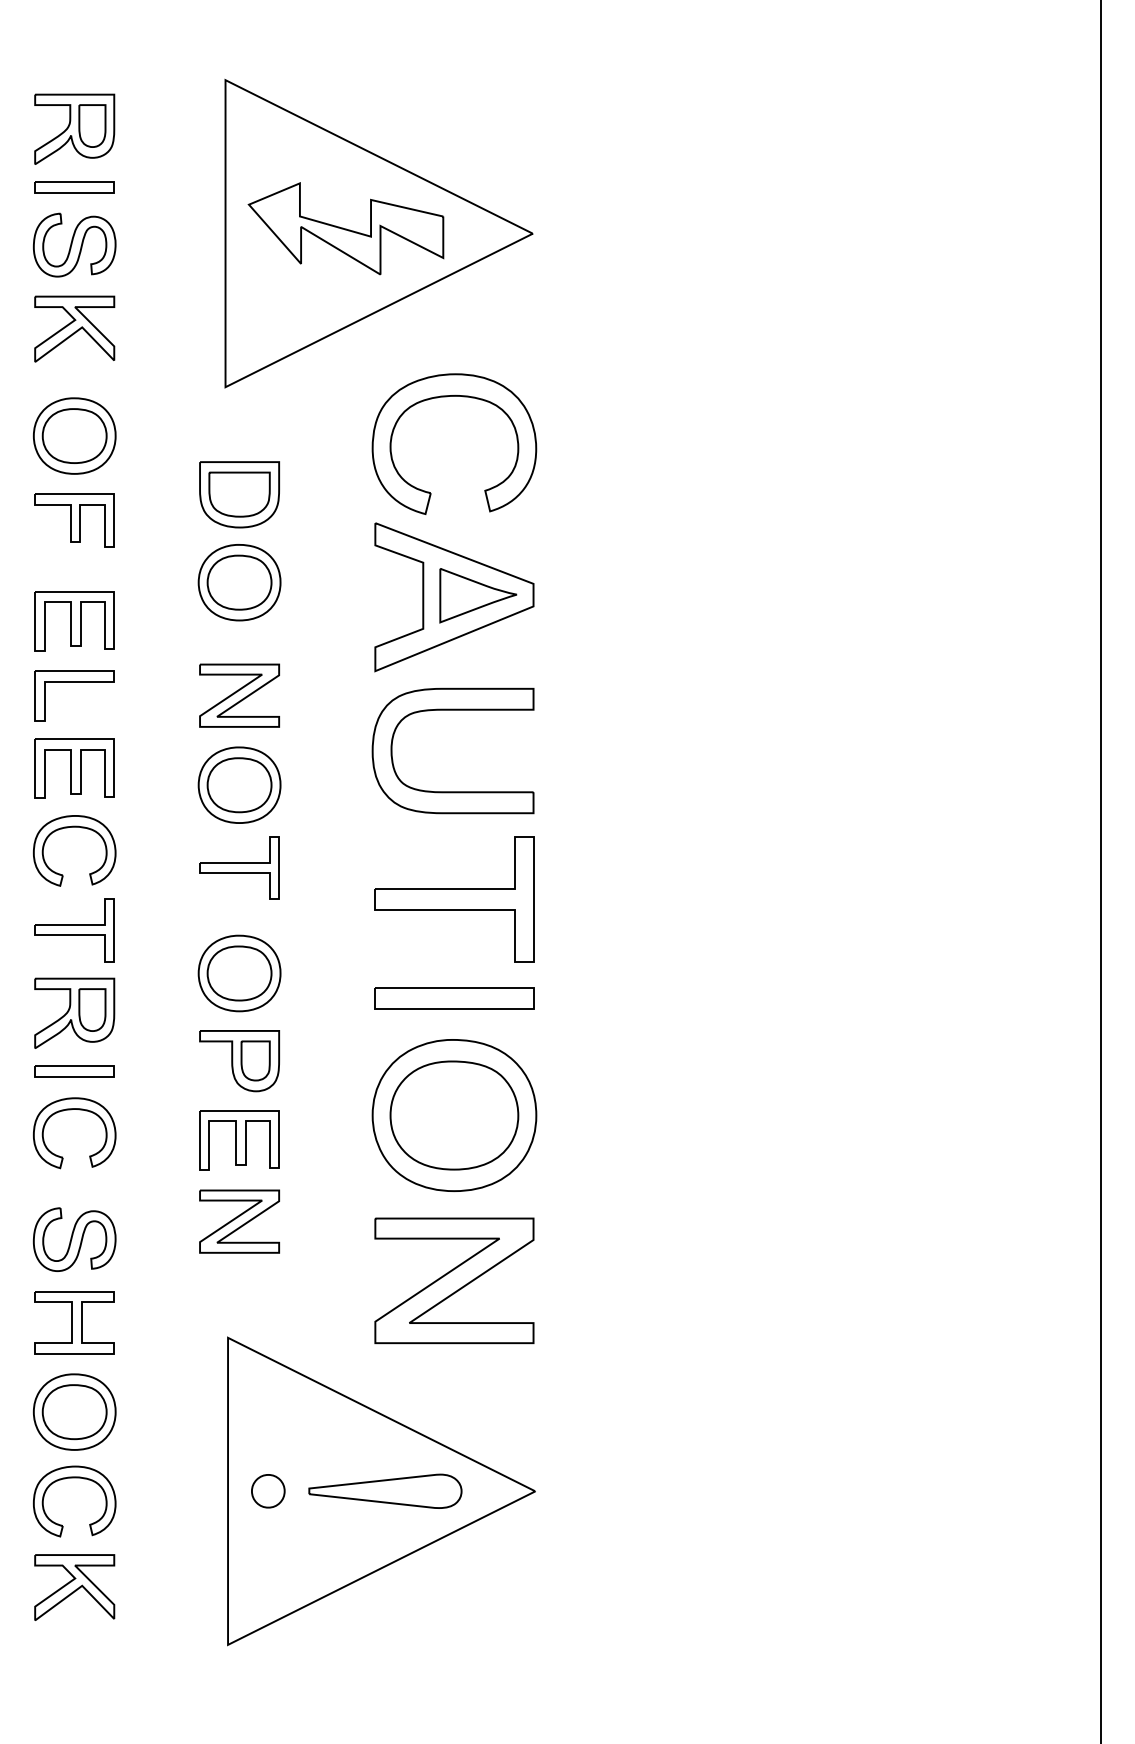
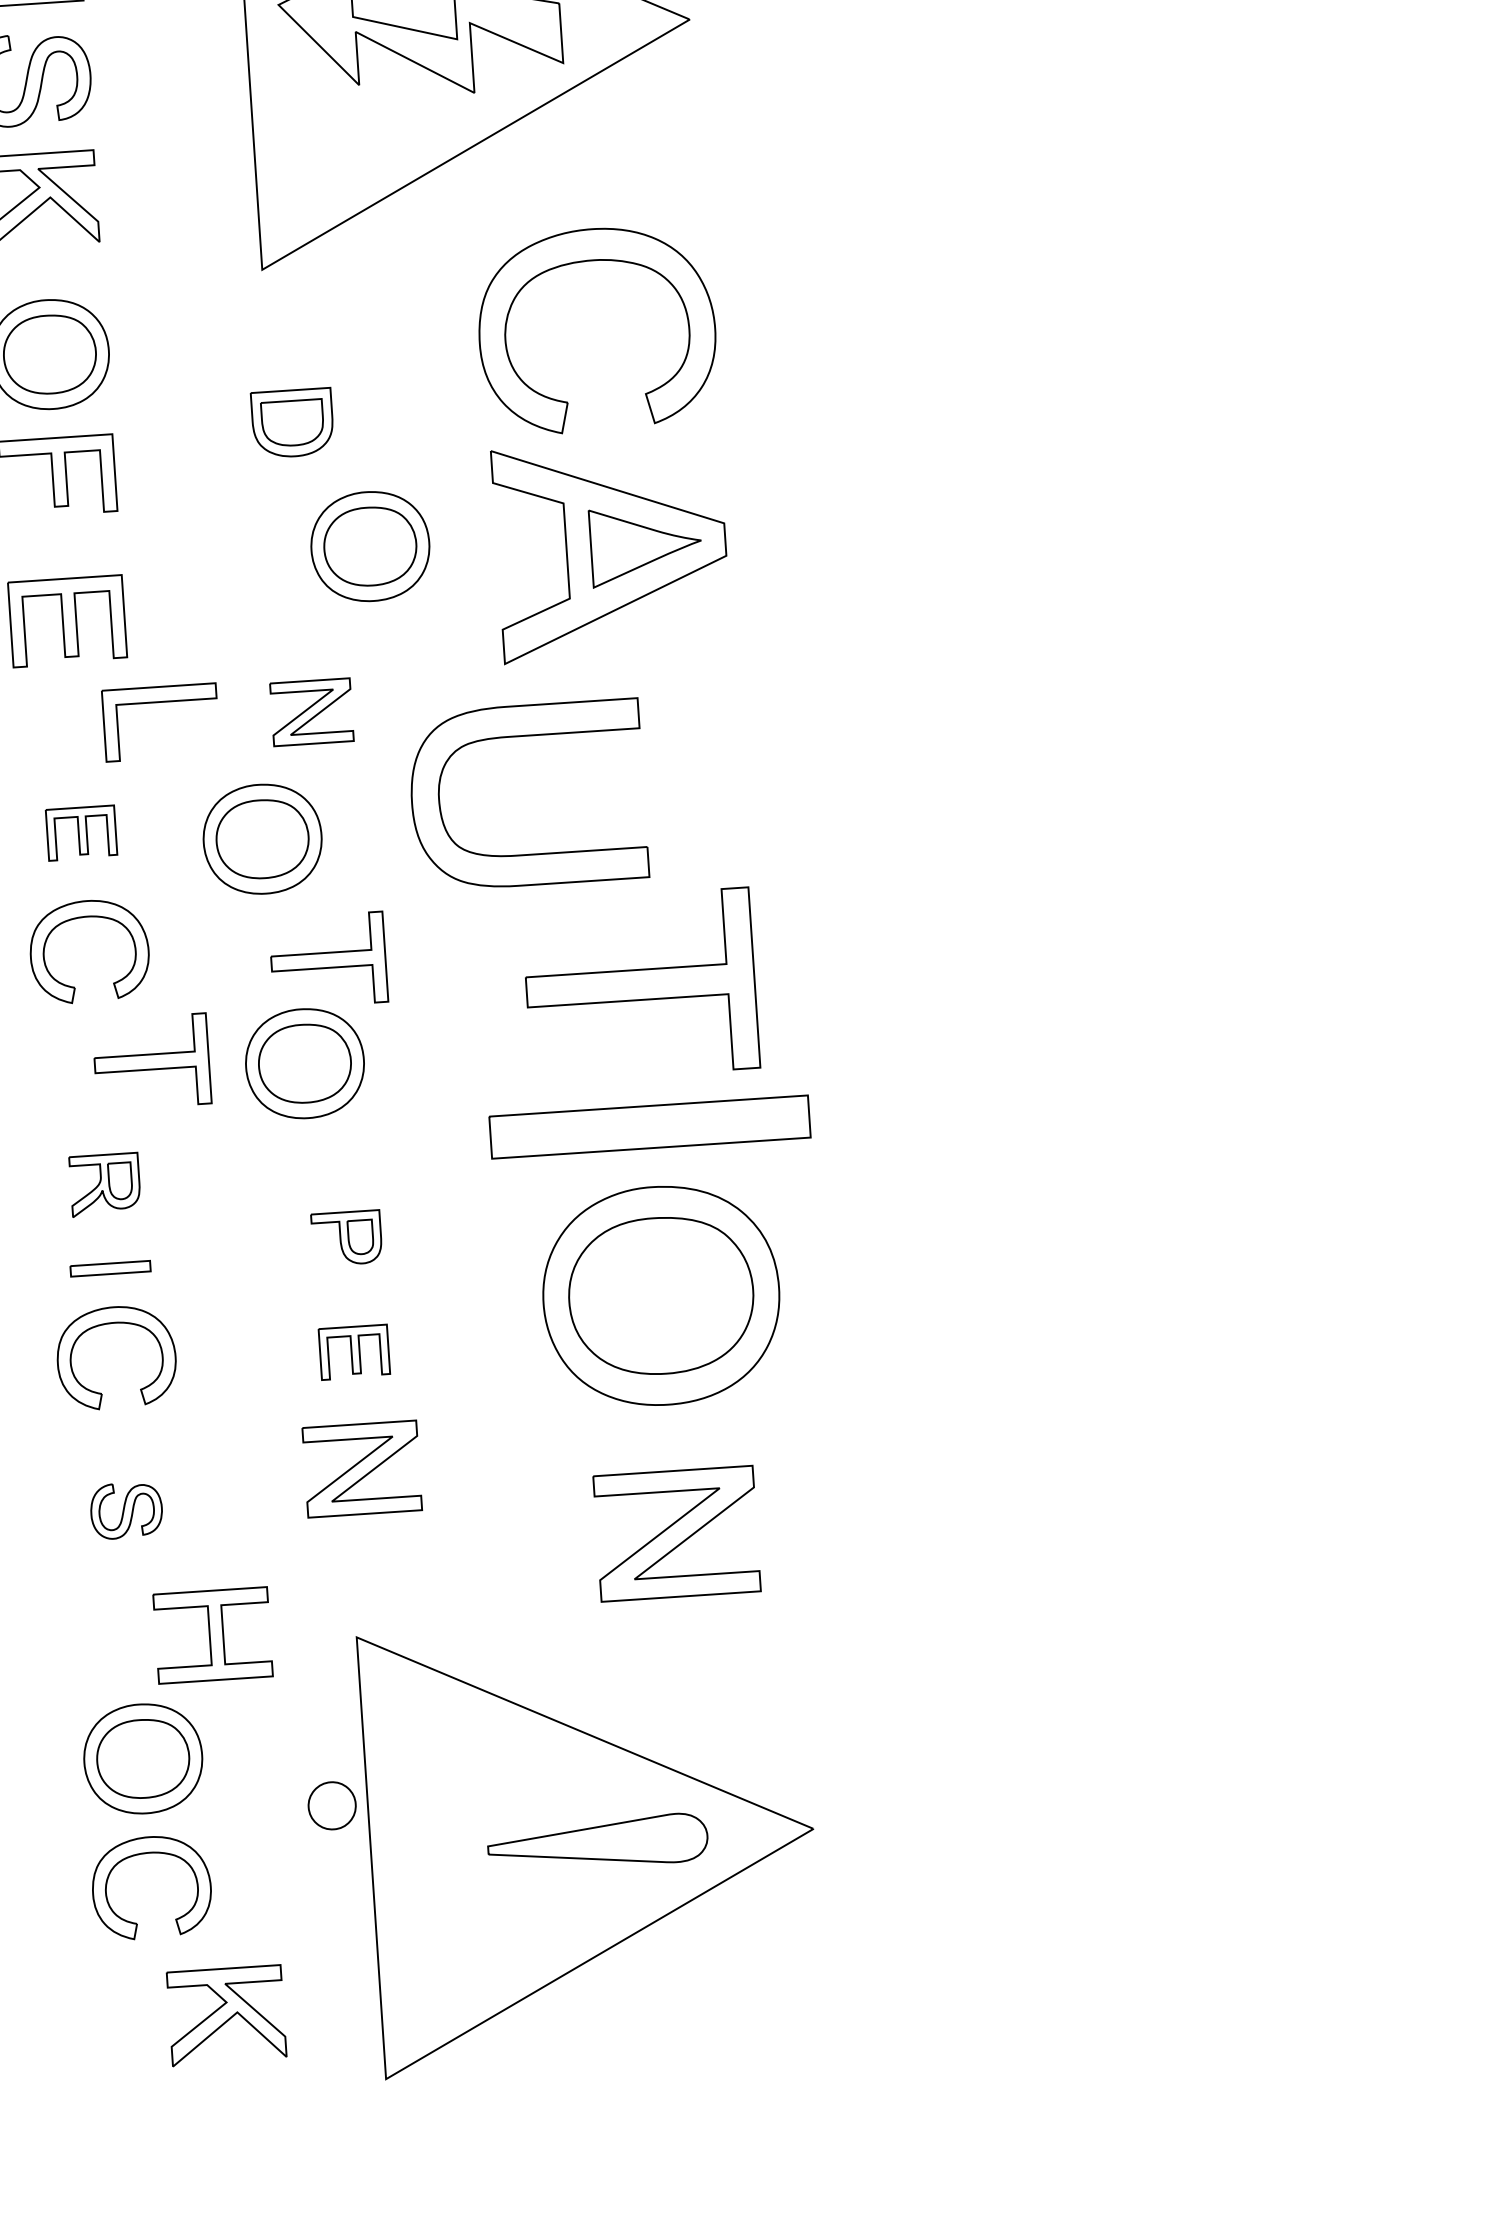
part: (239, 494) -> (292, 422), size x0.7
part: (239, 582) -> (370, 546), moved
part: (74, 682) -> (159, 703), moved
part: (239, 695) -> (311, 712), size x0.7
part: (452, 710) -> (523, 737), moved
part: (74, 768) -> (81, 832), size x0.6
part: (239, 784) -> (262, 838), moved
part: (74, 930) -> (151, 1062), moved
part: (239, 973) -> (304, 1063), moved
part: (454, 998) -> (650, 1127), size x1.4
part: (74, 1012) -> (104, 1183), size x0.6
part: (239, 1061) -> (346, 1238), size x0.6
part: (74, 1071) -> (110, 1268), size x0.7
part: (239, 1140) -> (354, 1352), size x0.6
part: (74, 1239) -> (126, 1510), size x0.6
part: (454, 1280) -> (677, 1533), size x0.7
part: (74, 1322) -> (212, 1634), moved
part: (268, 1491) -> (332, 1806), moved
part: (74, 1587) -> (226, 2015), moved

